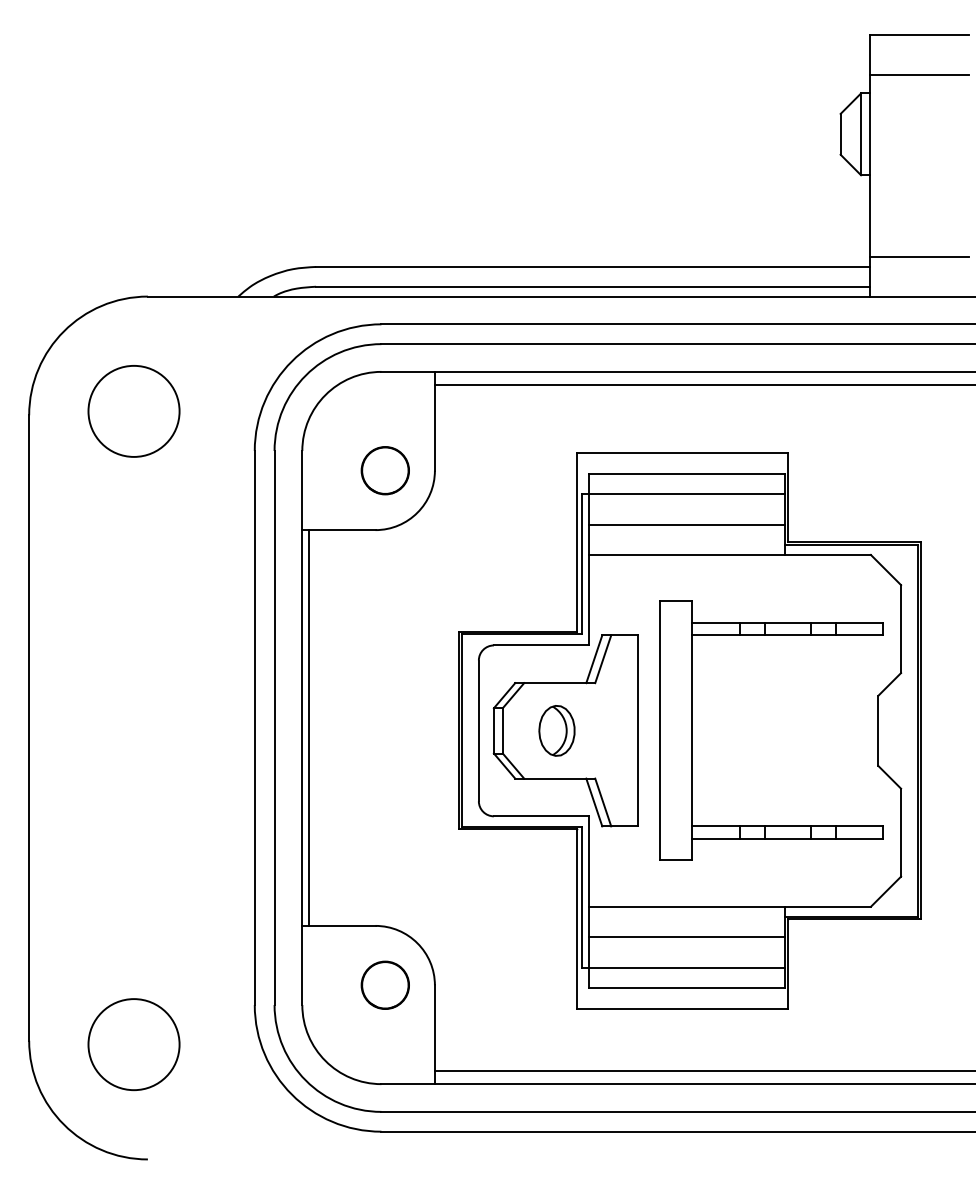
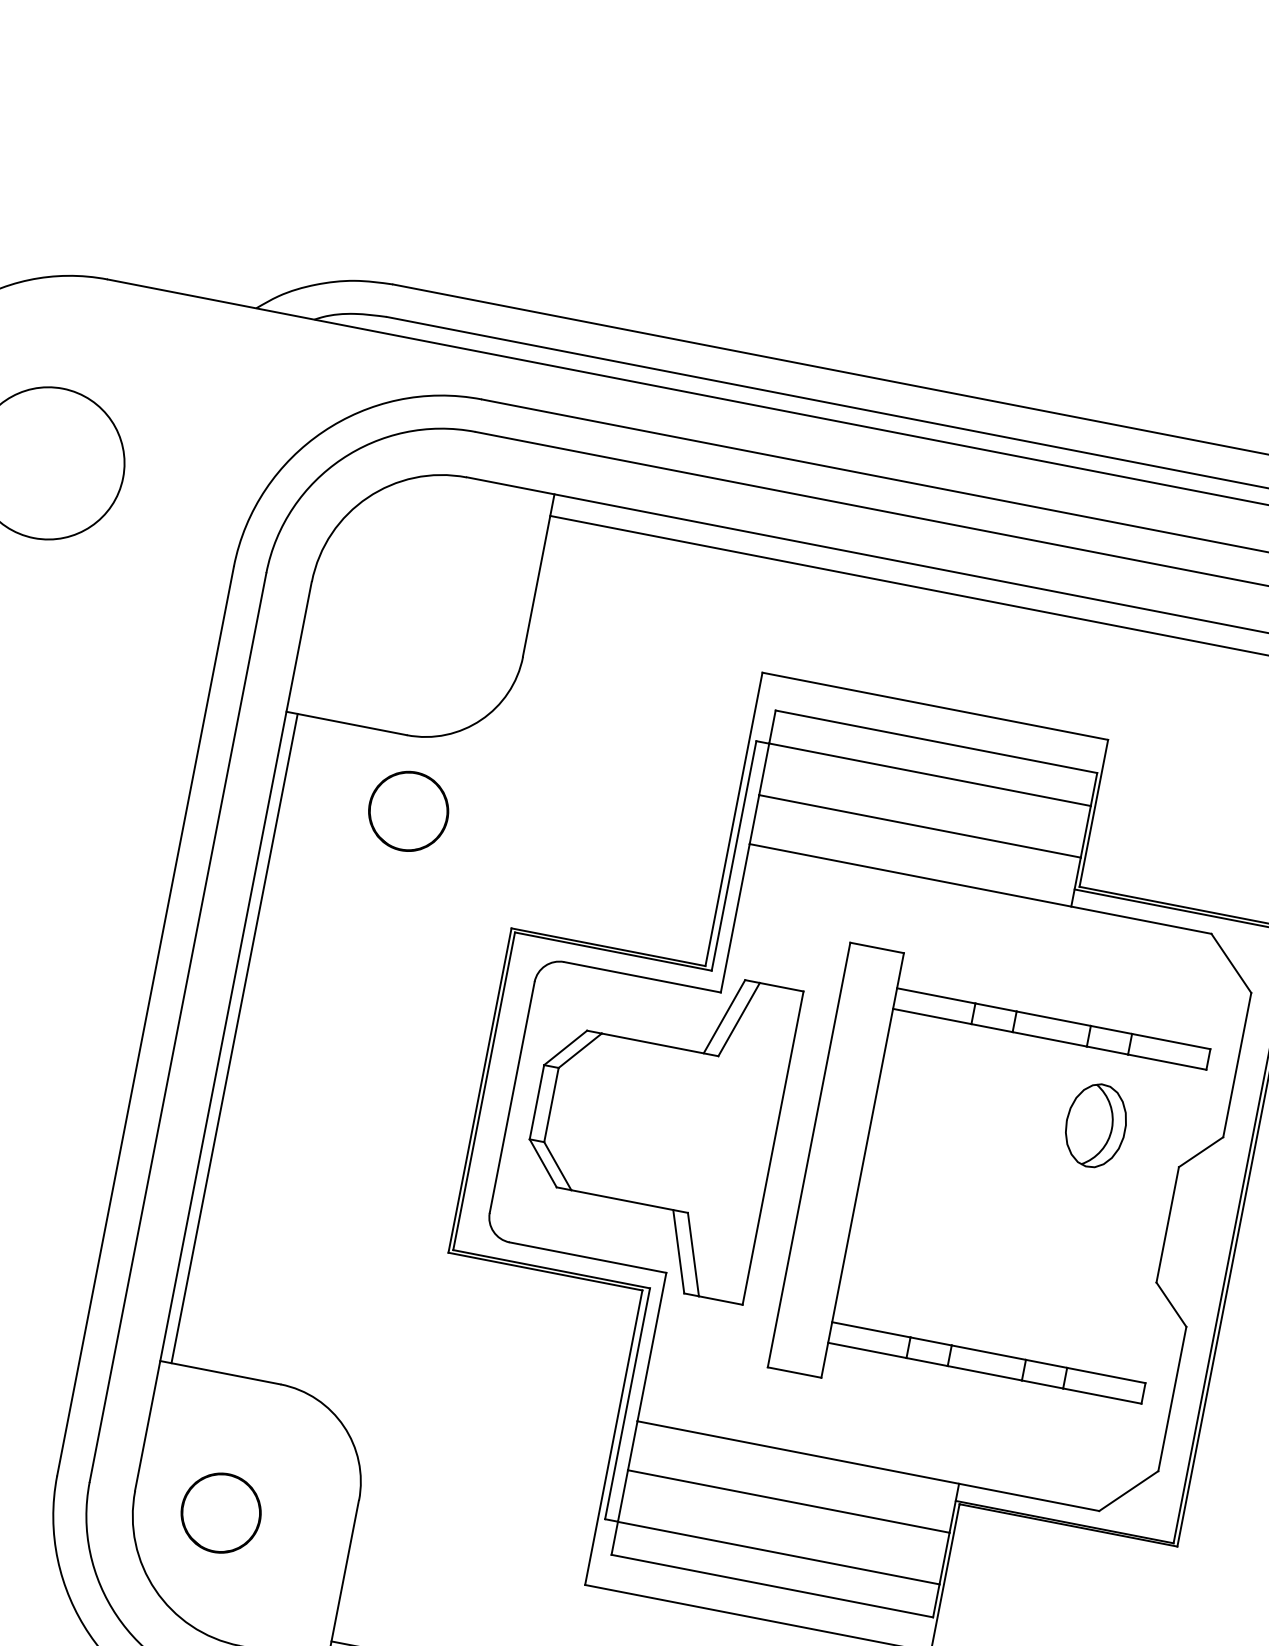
circle: (384, 470) -> (407, 810), moved
part: (556, 730) -> (1095, 1124), moved
circle: (384, 984) -> (220, 1511), moved

